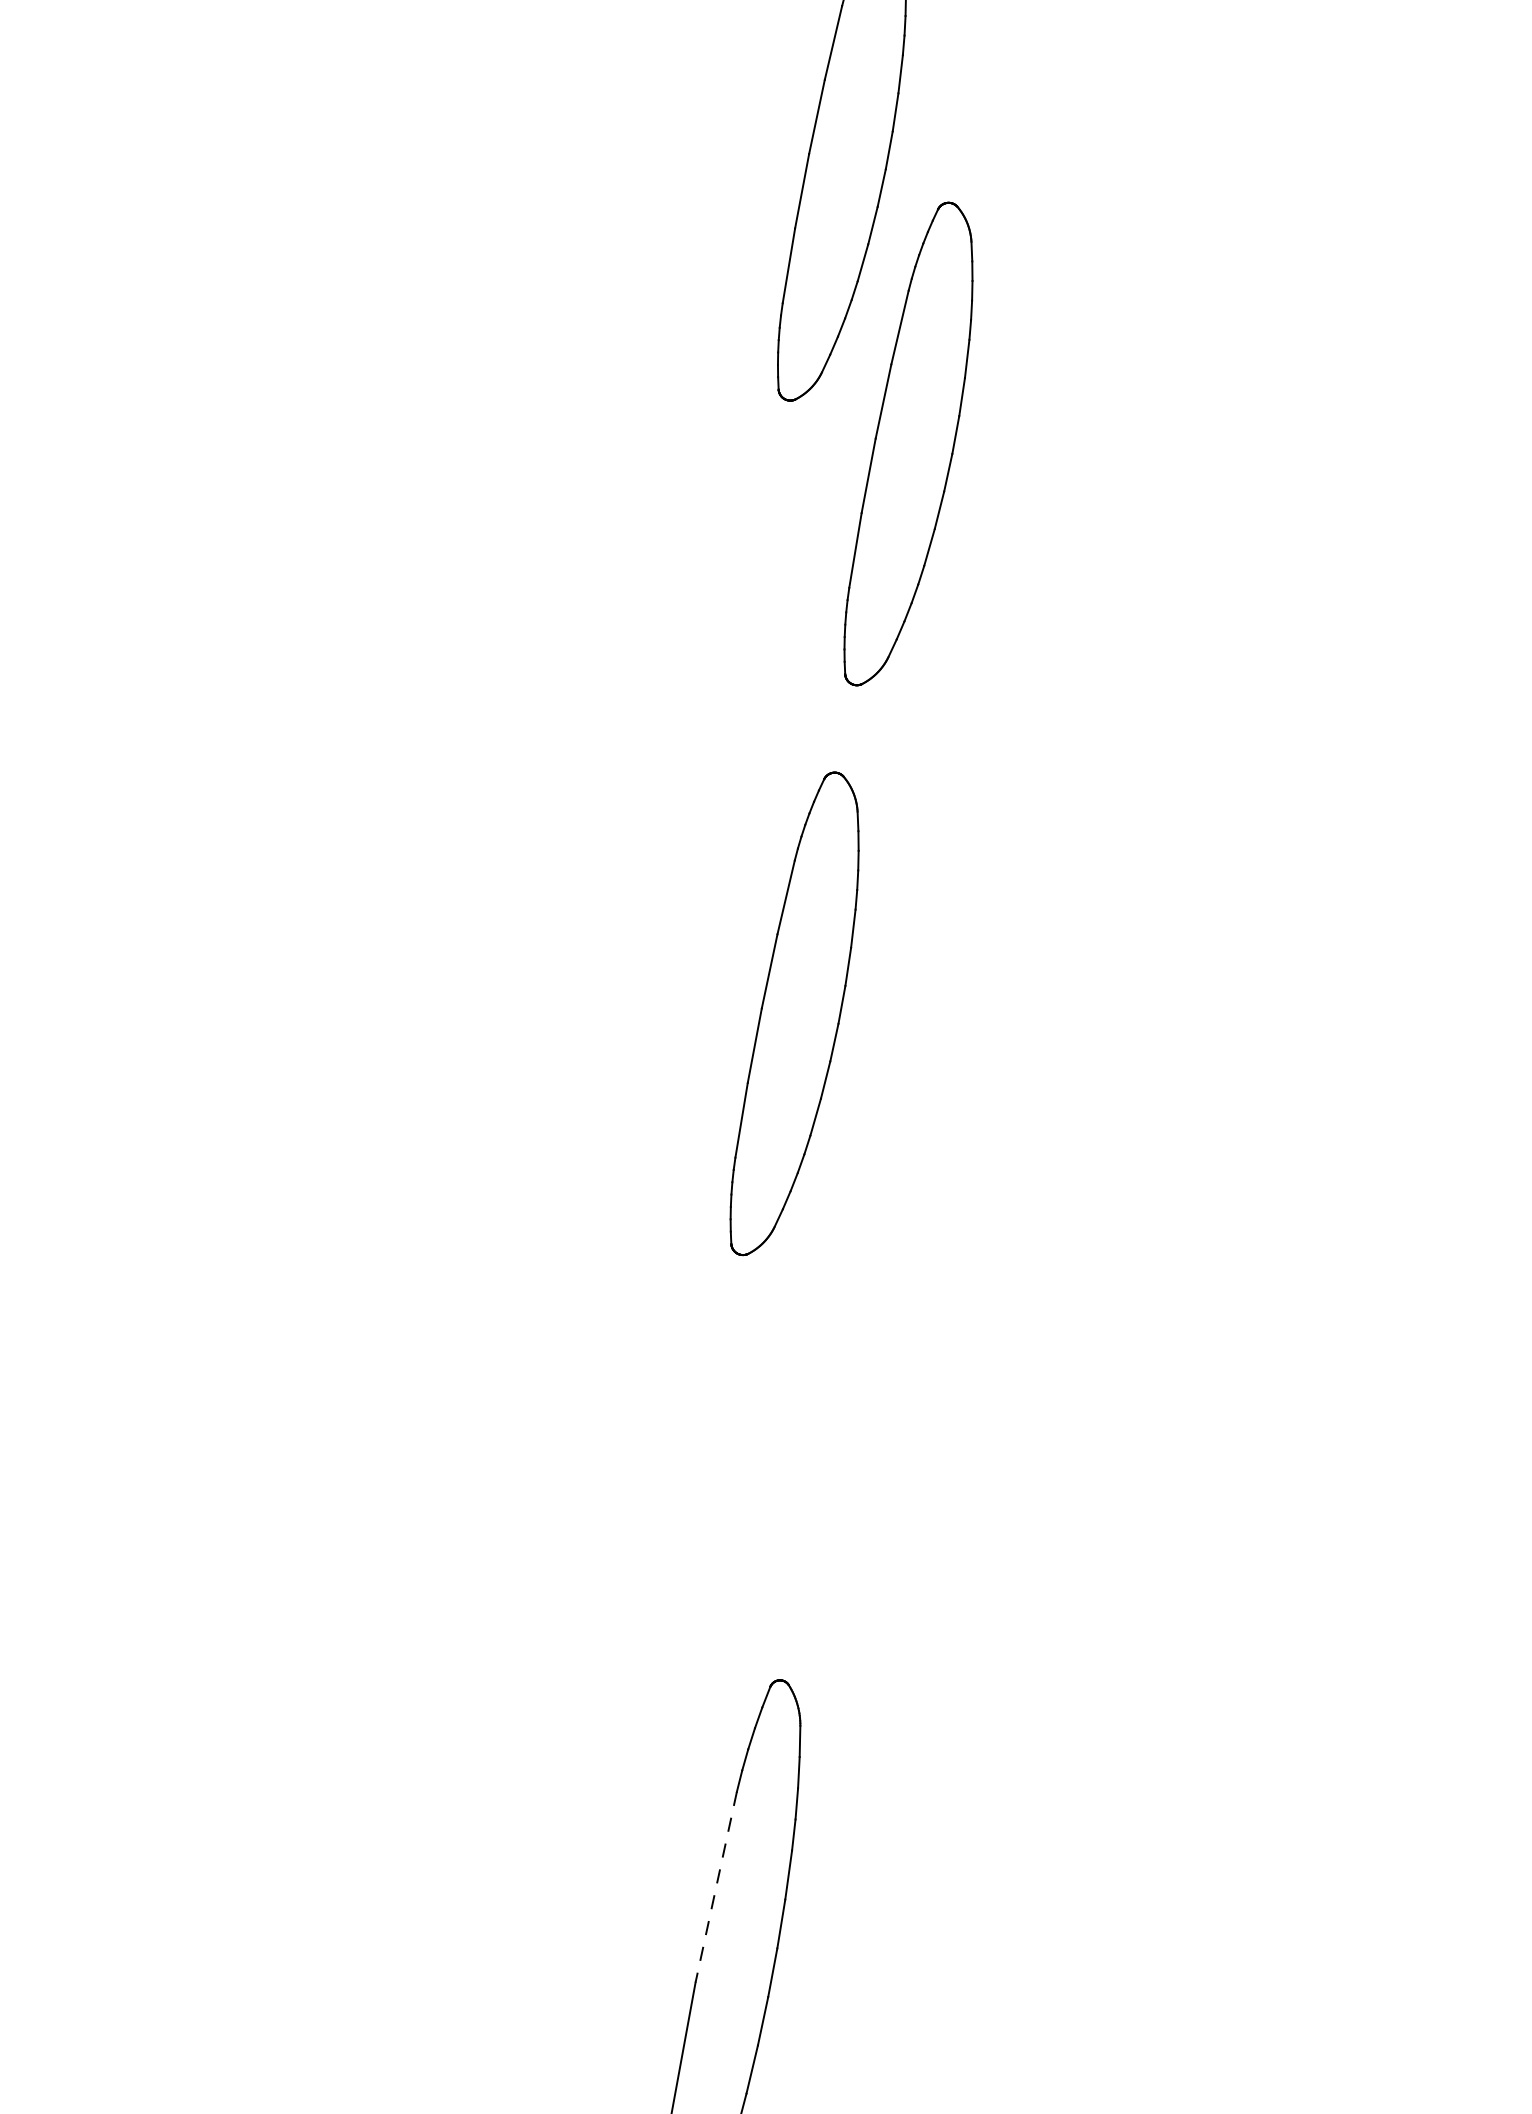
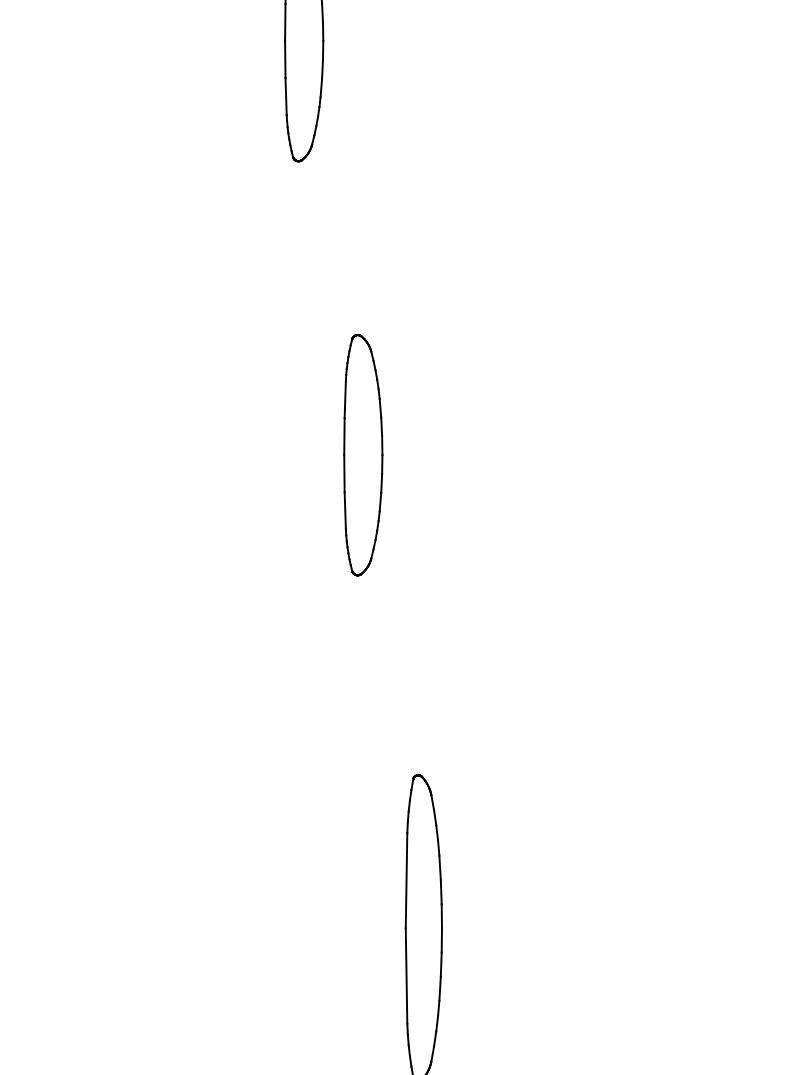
part: (914, 447) -> (363, 171), removed
line: (716, 1886) -> (406, 880), dashed -> solid

